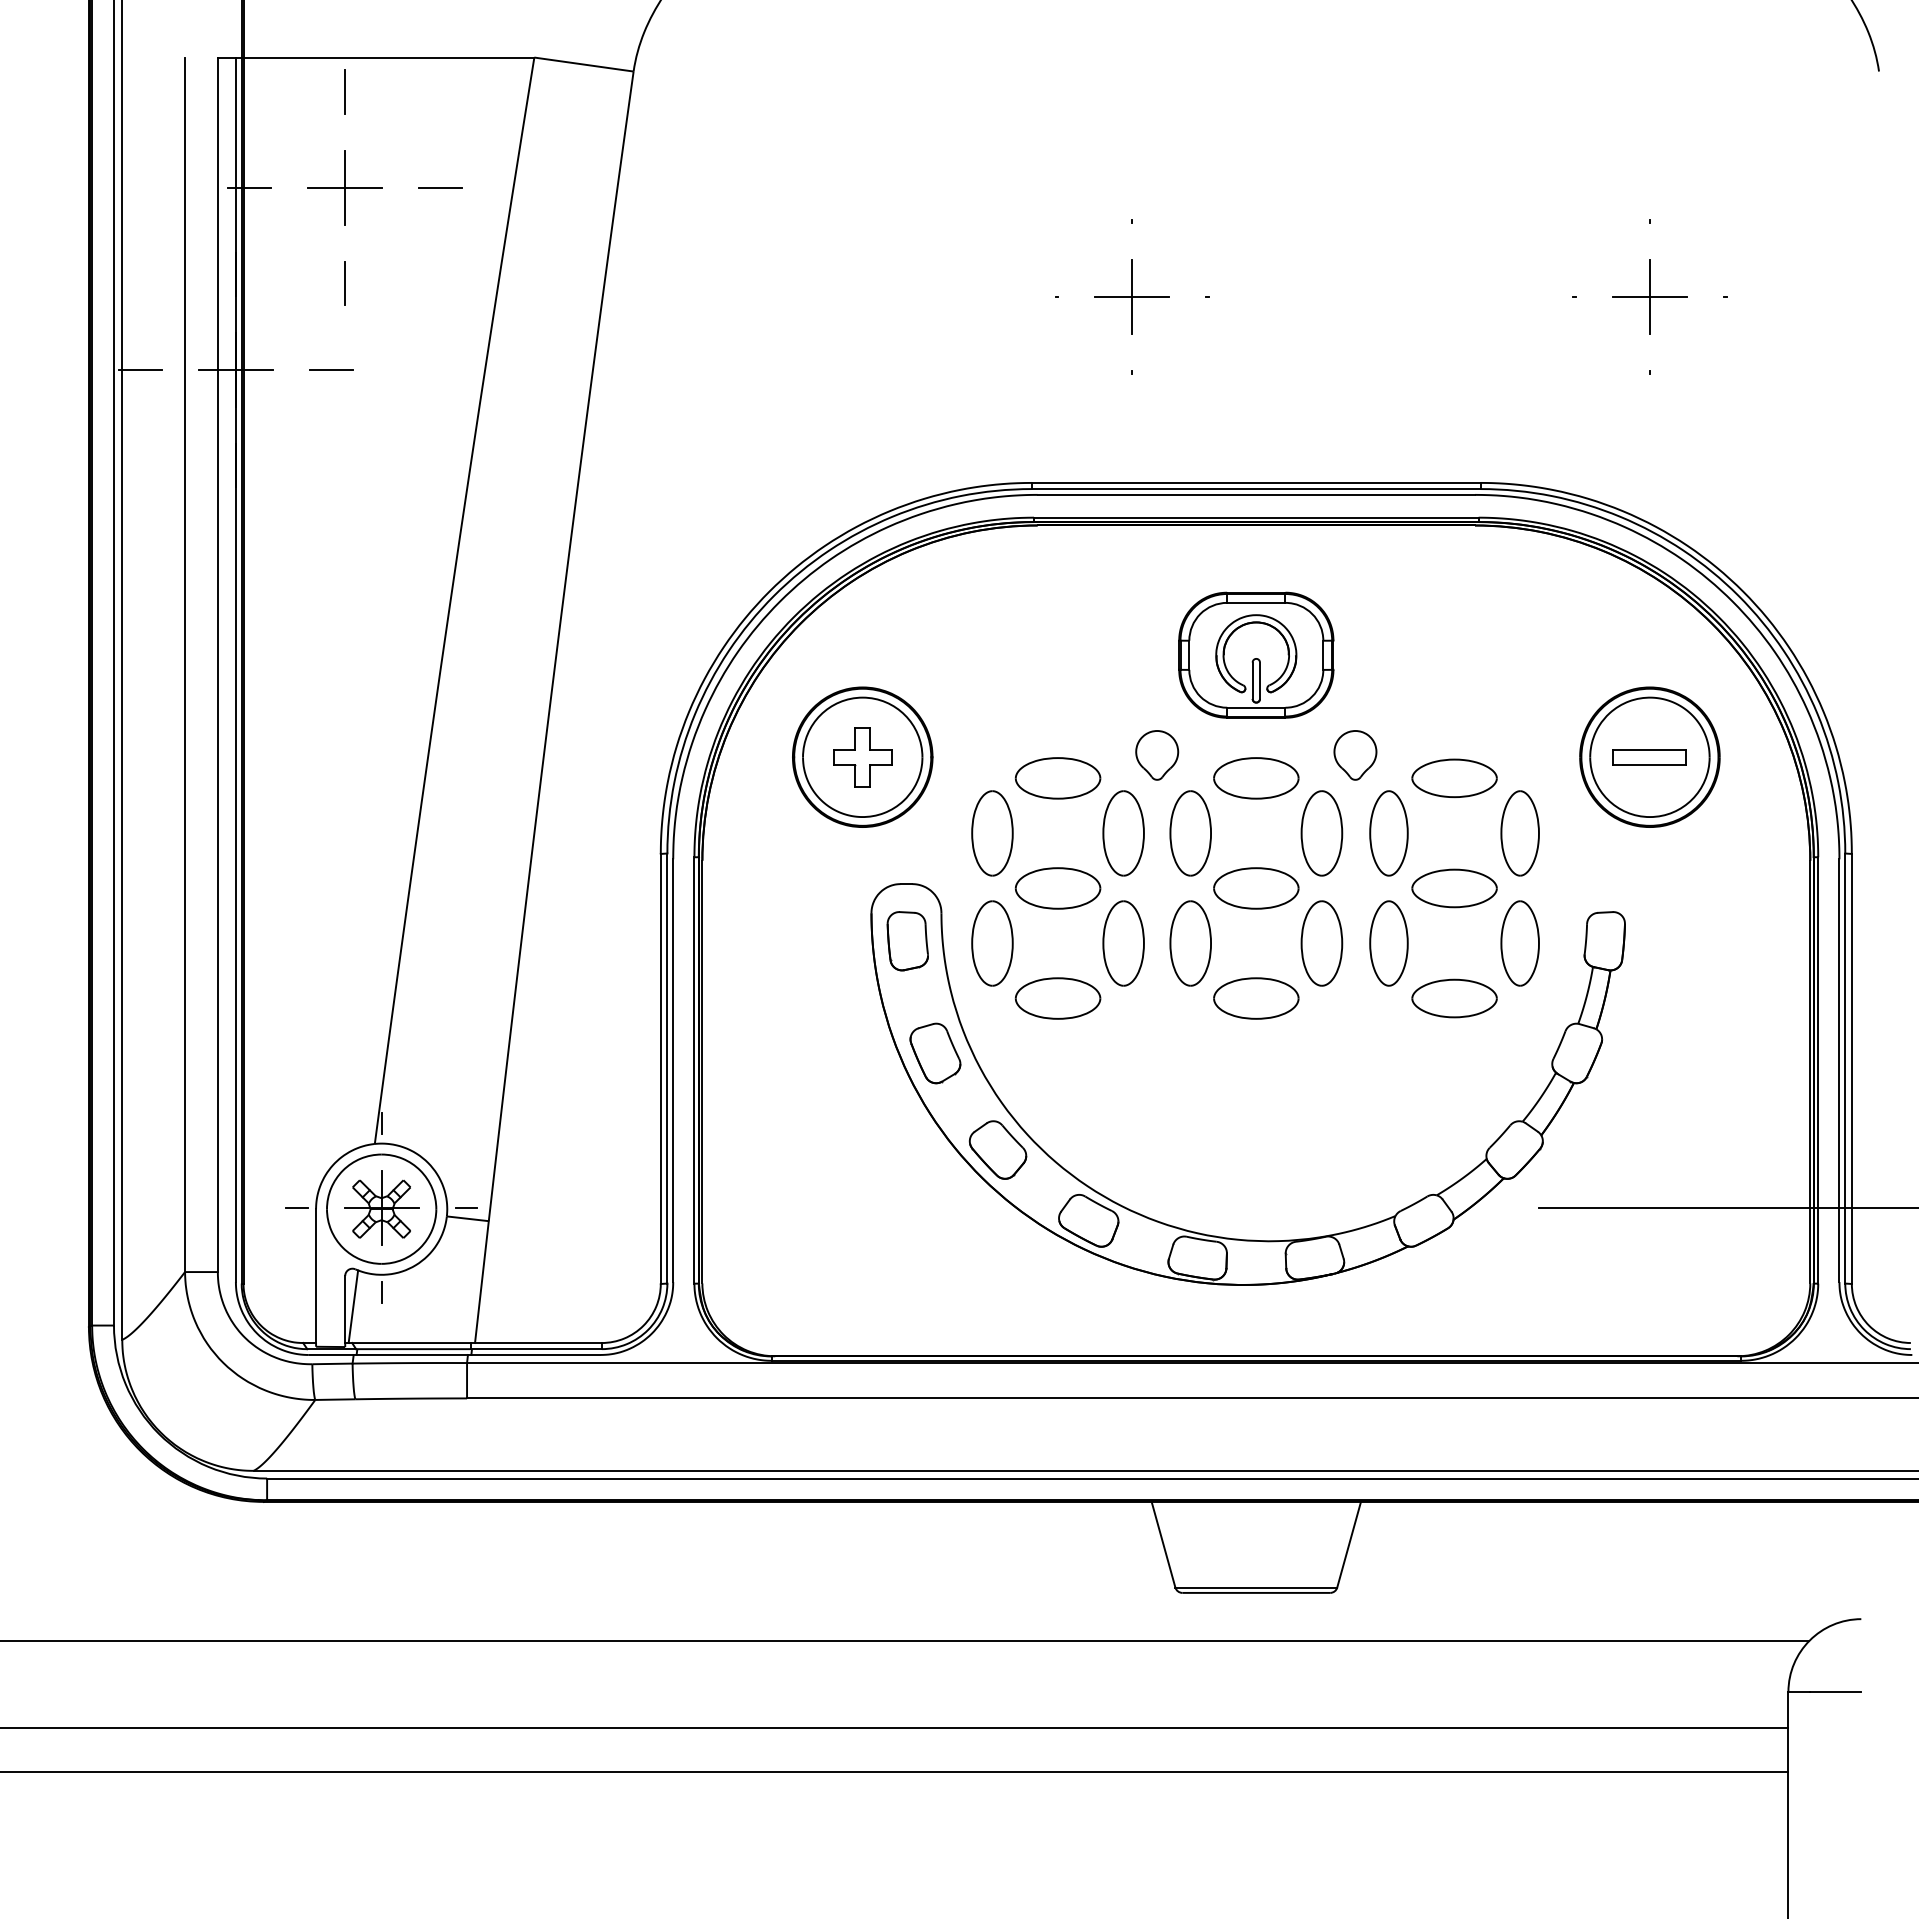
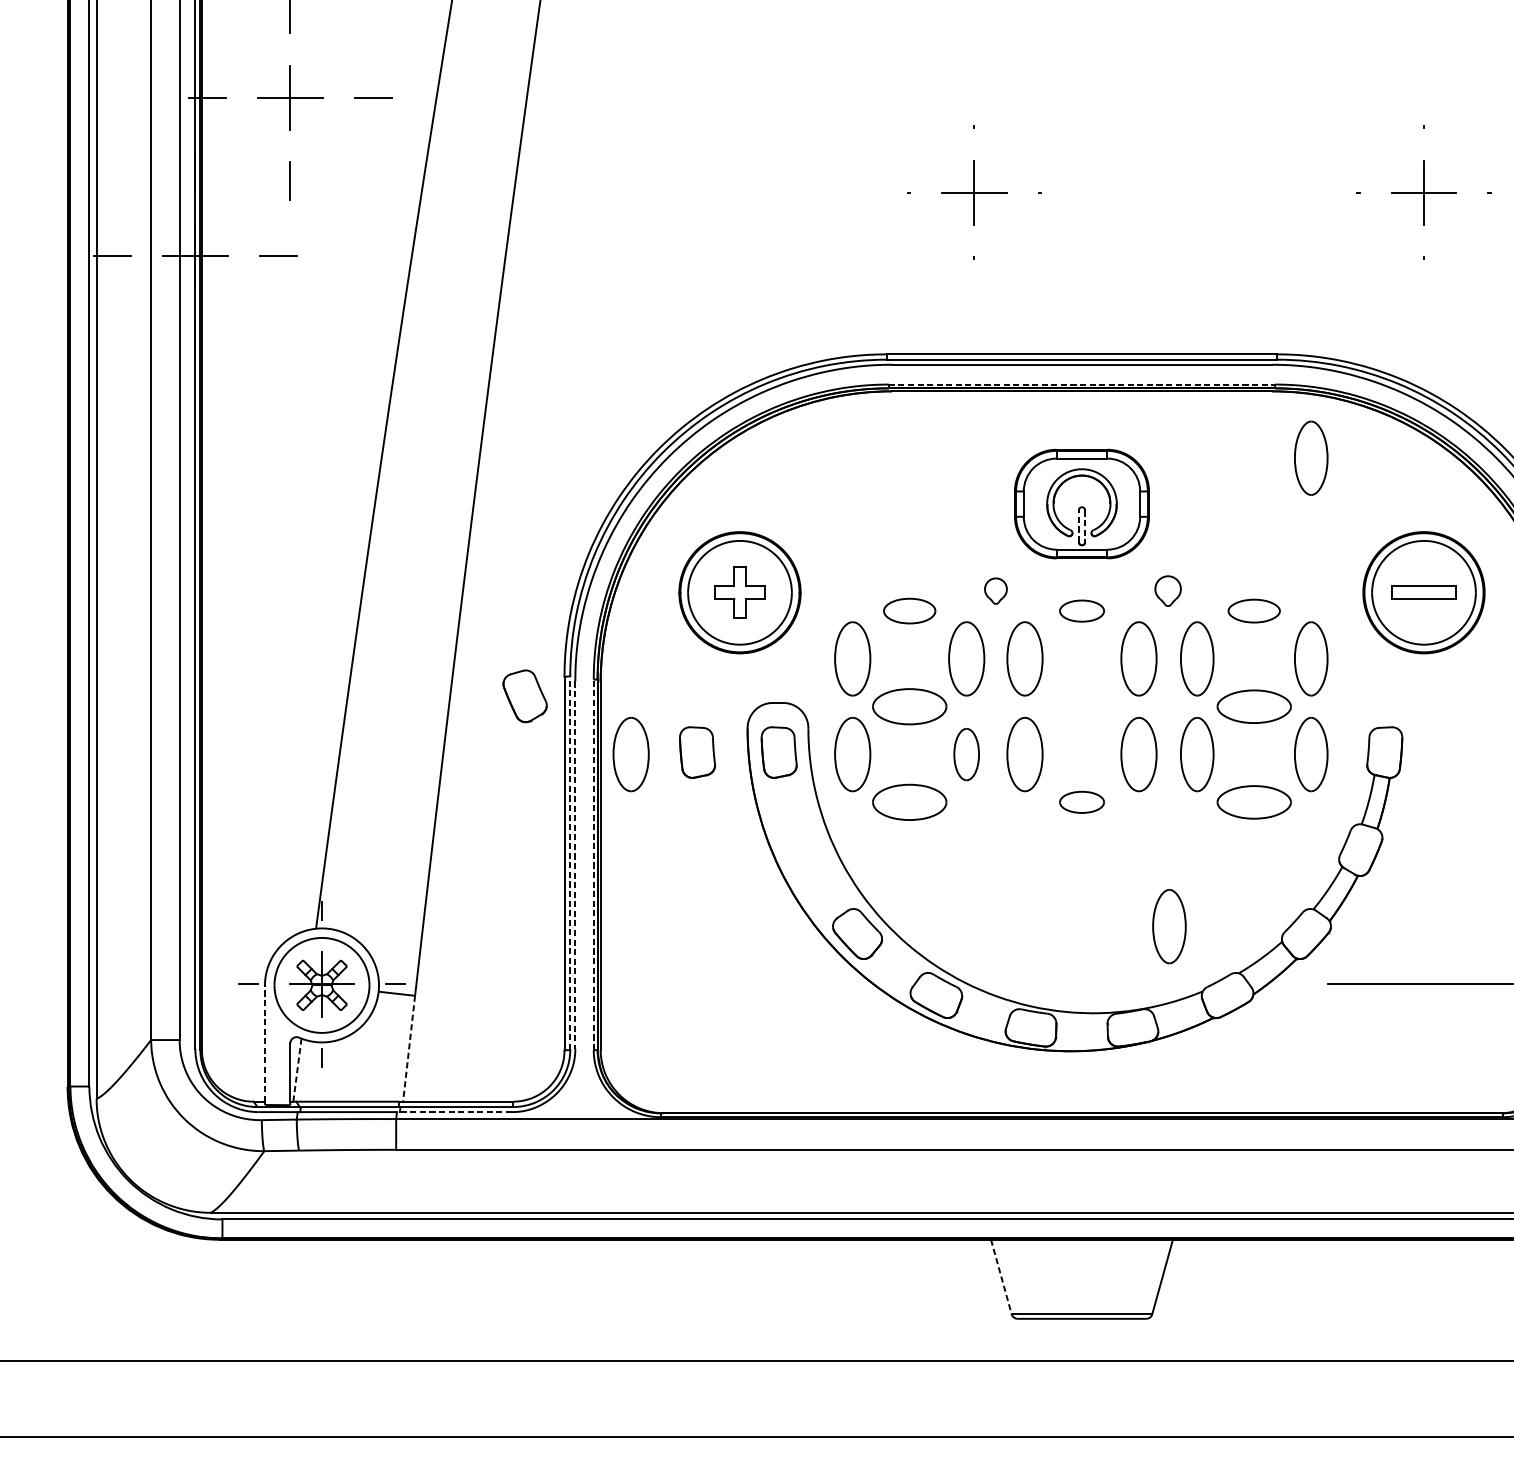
line: (1256, 517) -> (1082, 384), solid -> dashed
part: (1519, 602) -> (1310, 458), added
line: (1252, 680) -> (1078, 526), solid -> dashed
line: (1259, 681) -> (1084, 526), solid -> dashed
part: (1157, 755) -> (996, 591), size x0.6
part: (1355, 755) -> (1168, 591), size x0.7
part: (1057, 778) -> (909, 611), size x0.7
part: (1256, 778) -> (1082, 611), size x0.6
part: (1454, 778) -> (1254, 611), size x0.7
part: (1256, 888) -> (1082, 706), removed
part: (813, 941) -> (697, 752), added
part: (737, 943) -> (631, 754), added
part: (1123, 943) -> (966, 754), size x0.7
part: (1256, 998) -> (1082, 802), size x0.6
part: (935, 1053) -> (525, 696), moved
line: (667, 1068) -> (570, 863), solid -> dashed
line: (694, 1069) -> (593, 864), solid -> dashed
line: (673, 1071) -> (575, 865), solid -> dashed
part: (1356, 1141) -> (1169, 926), added
line: (316, 1276) -> (265, 1043), solid -> dashed
line: (481, 1282) -> (408, 1049), solid -> dashed
line: (353, 1306) -> (297, 1069), solid -> dashed
line: (533, 1354) -> (453, 1111), solid -> dashed
line: (1163, 1545) -> (1001, 1277), solid -> dashed

